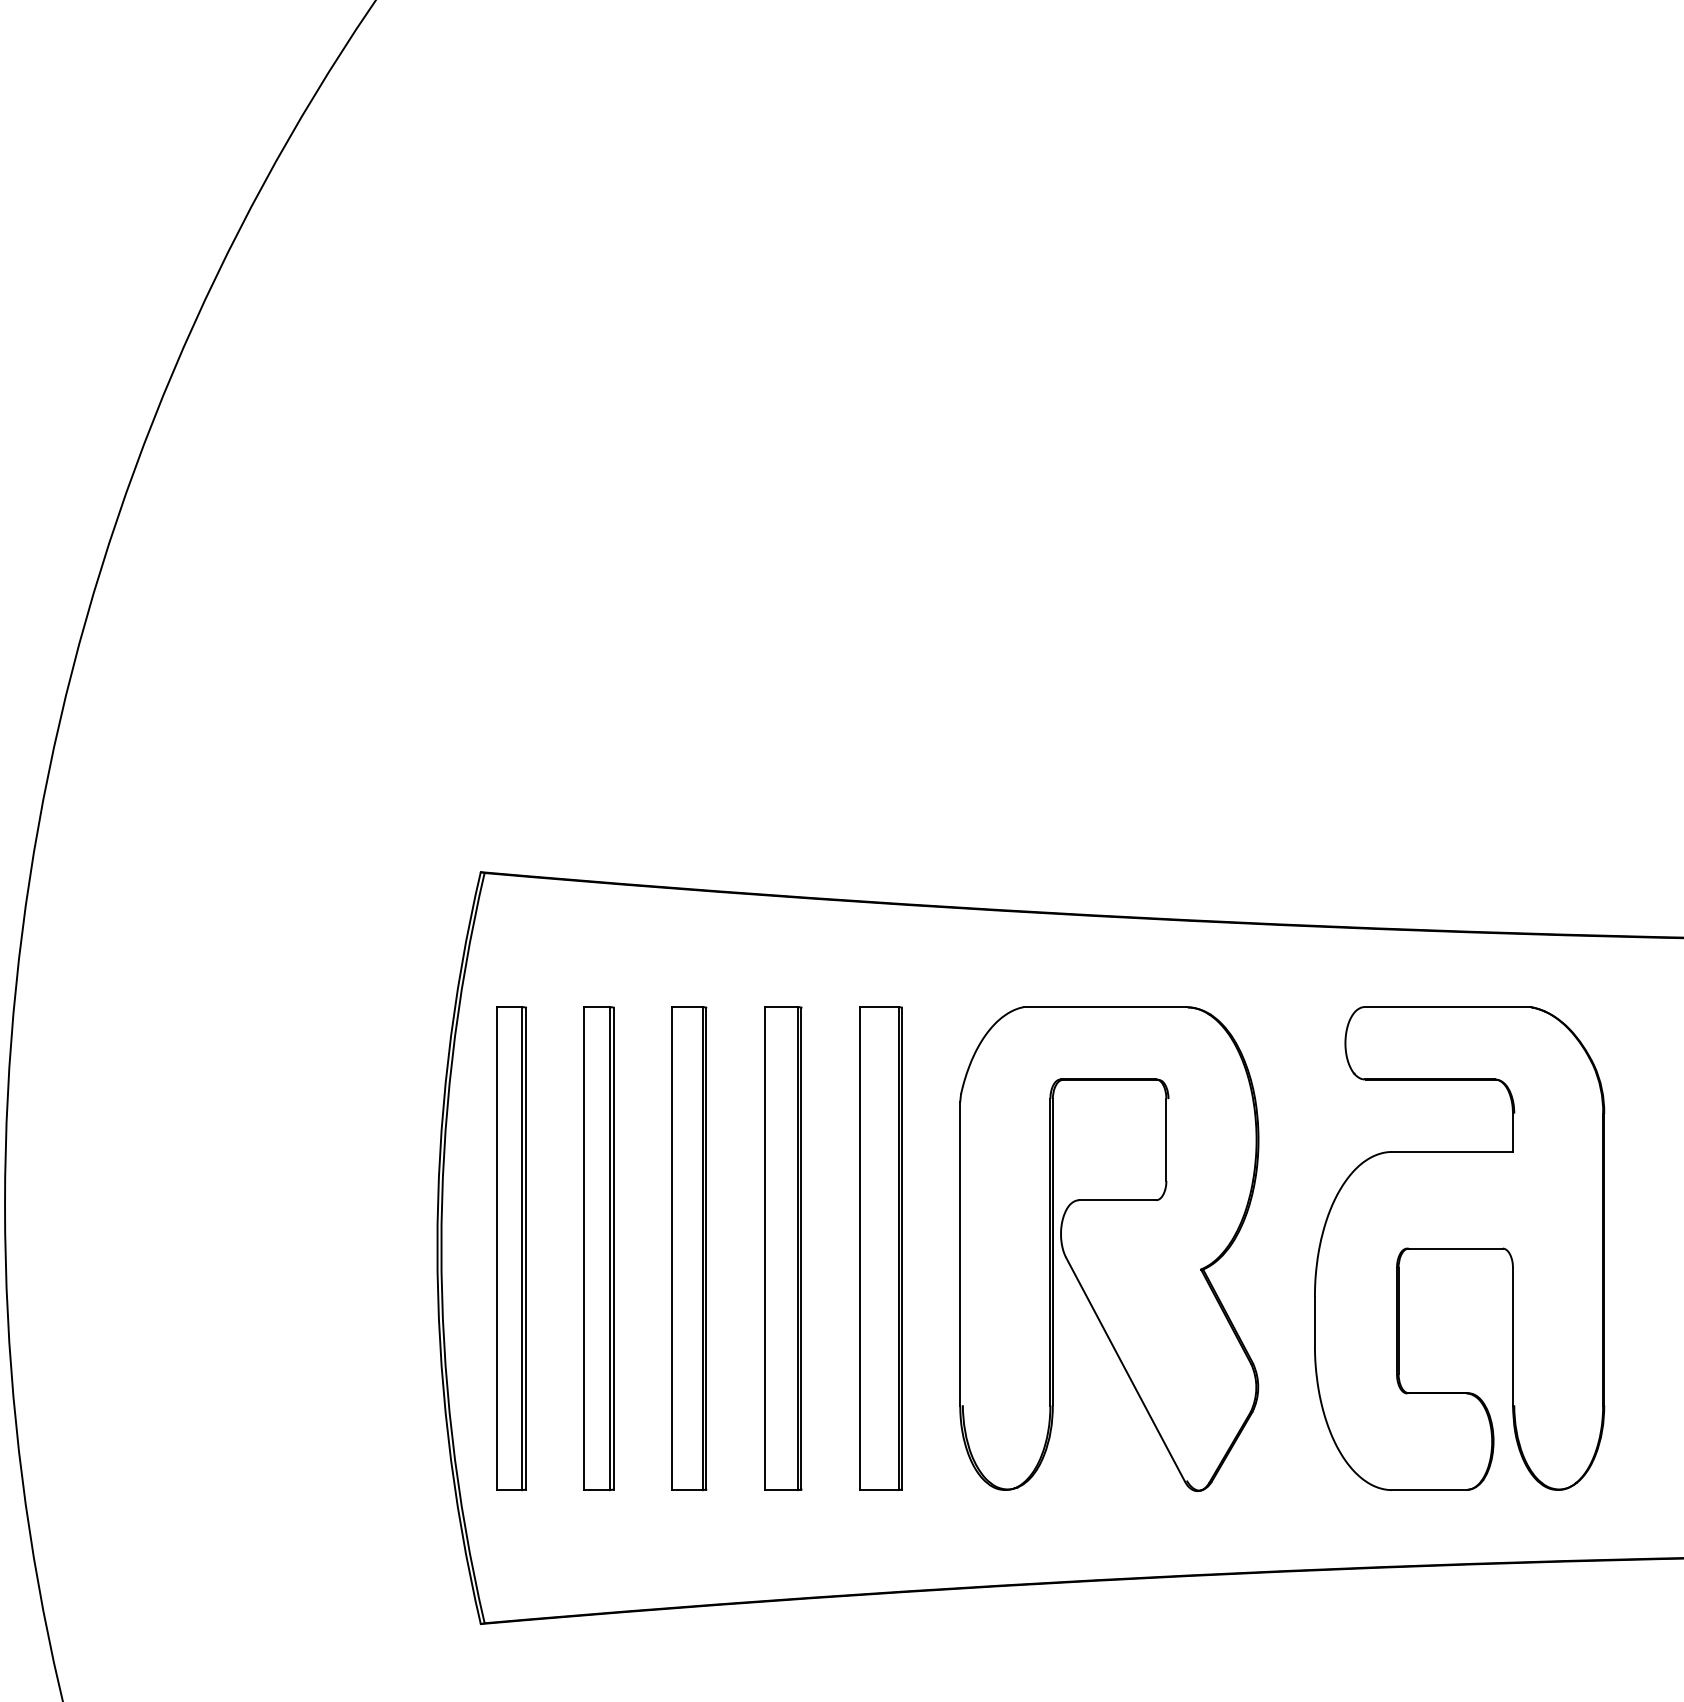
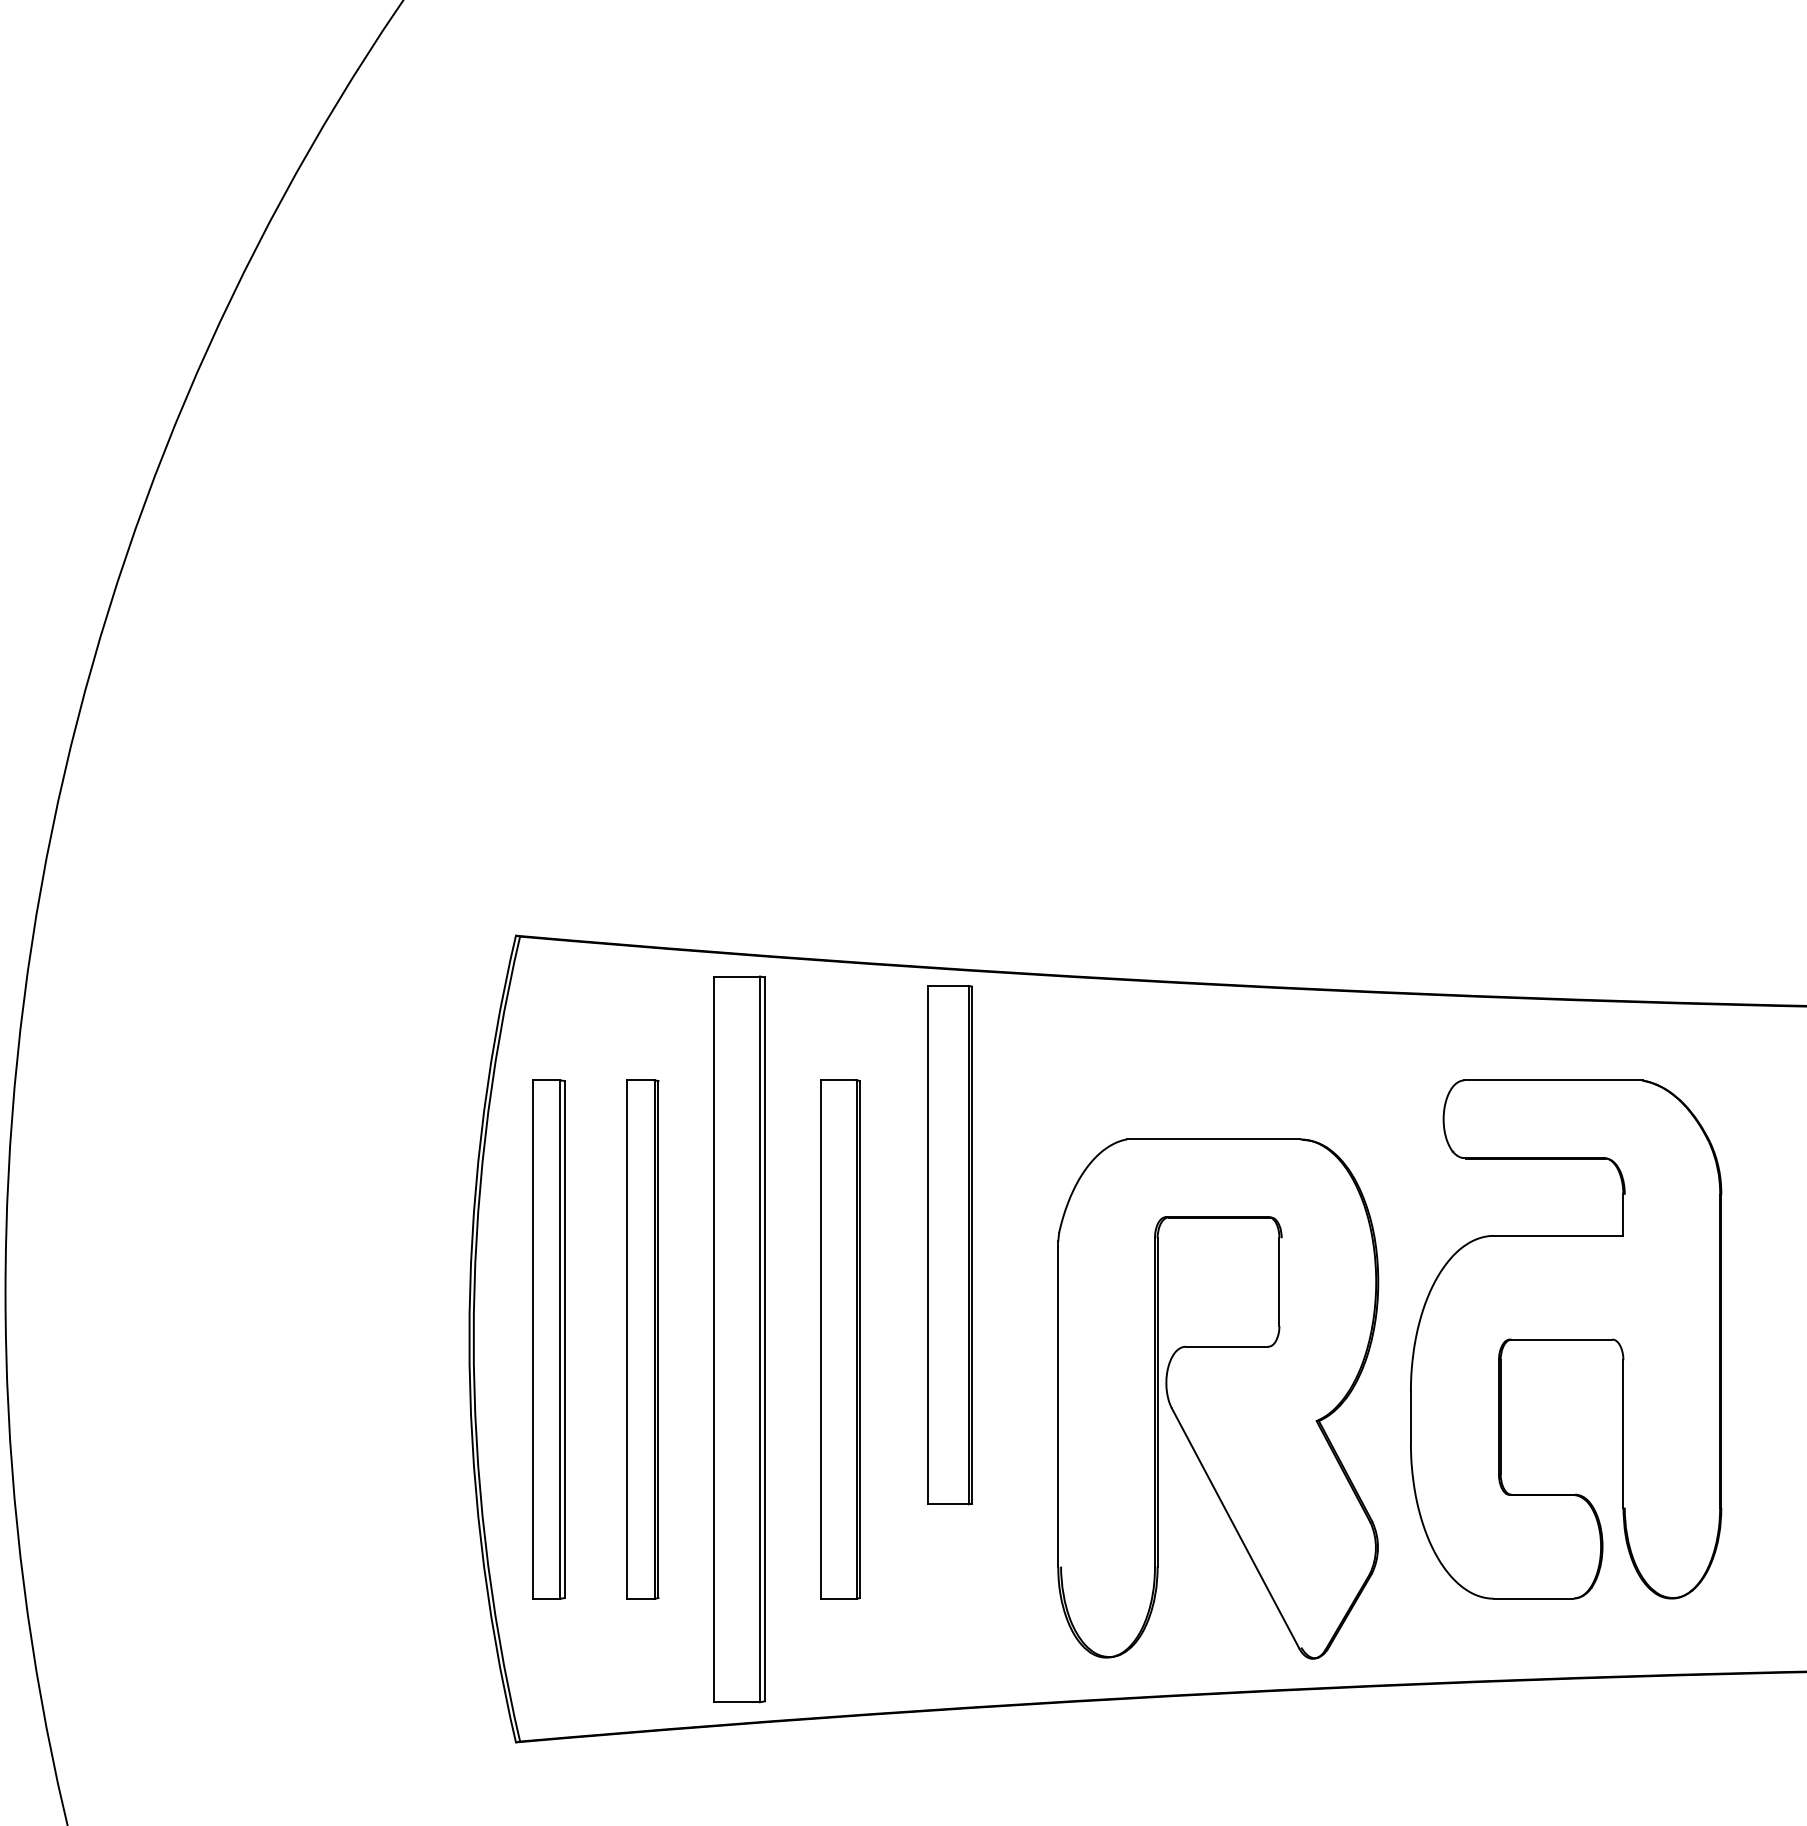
part: (689, 1248) -> (739, 1339), size x1.4
part: (880, 1248) -> (949, 1245), moved
part: (1109, 1248) -> (1218, 1398), moved

